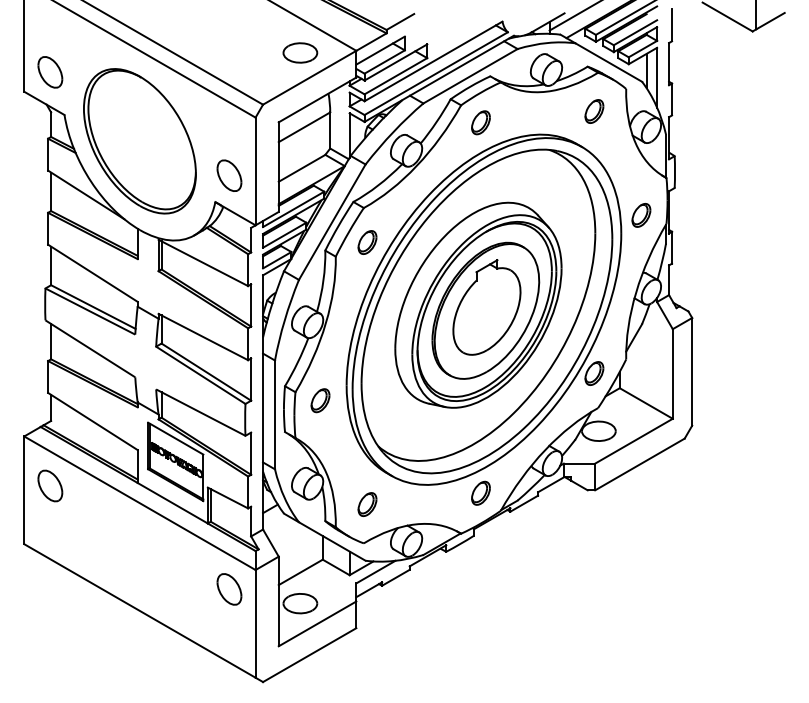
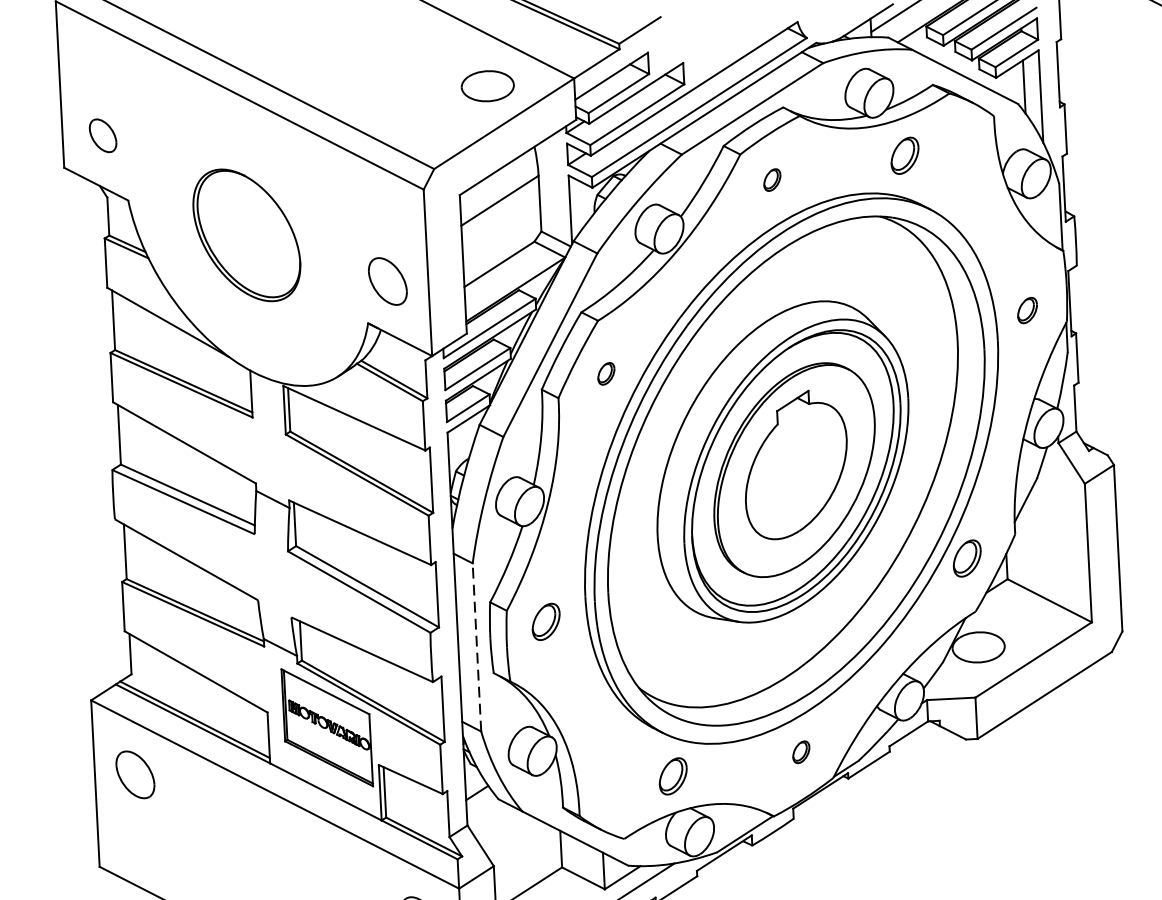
part: (50, 72) -> (103, 135), size x0.7
part: (594, 111) -> (905, 155), moved
part: (480, 122) -> (771, 179), size x0.6
part: (139, 141) -> (246, 235), size x0.6
part: (641, 215) -> (1027, 310), size x0.7
part: (367, 242) -> (606, 373), size x0.6
line: (275, 414) -> (477, 646), solid -> dashed
part: (480, 492) -> (800, 751), size x0.6
part: (367, 504) -> (673, 776), moved

